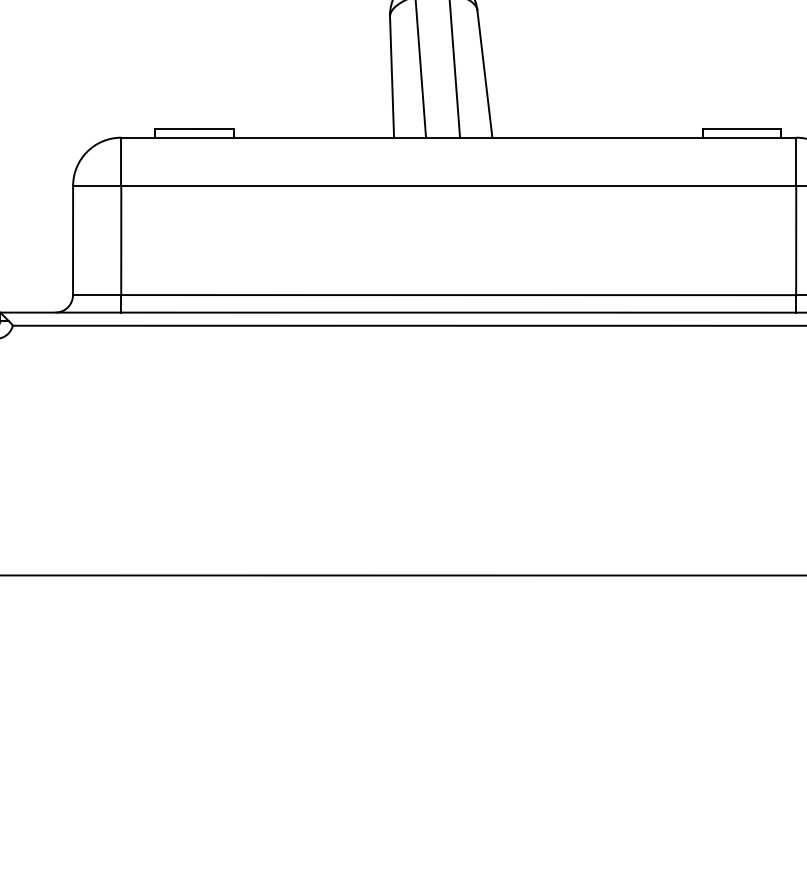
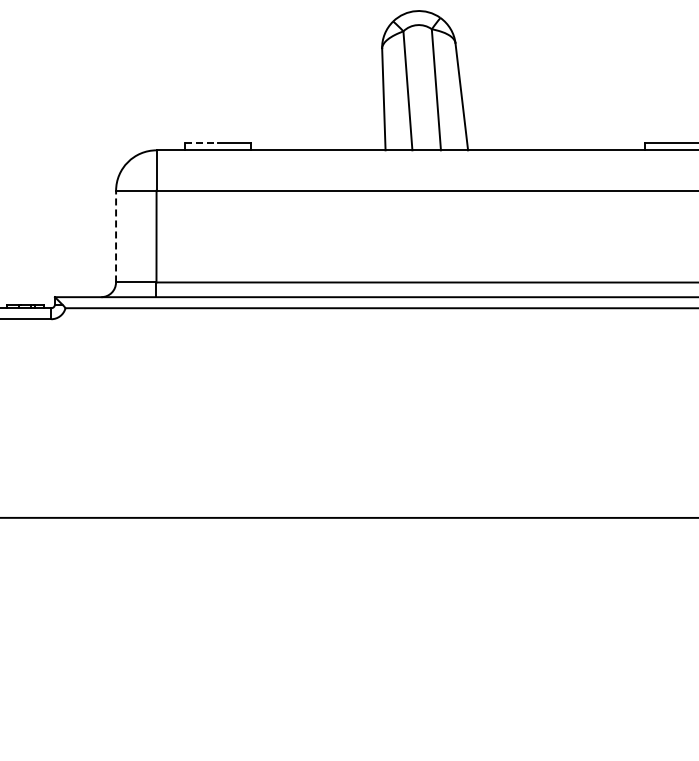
line: (174, 128) -> (201, 142), solid -> dashed
line: (73, 240) -> (116, 236), solid -> dashed

